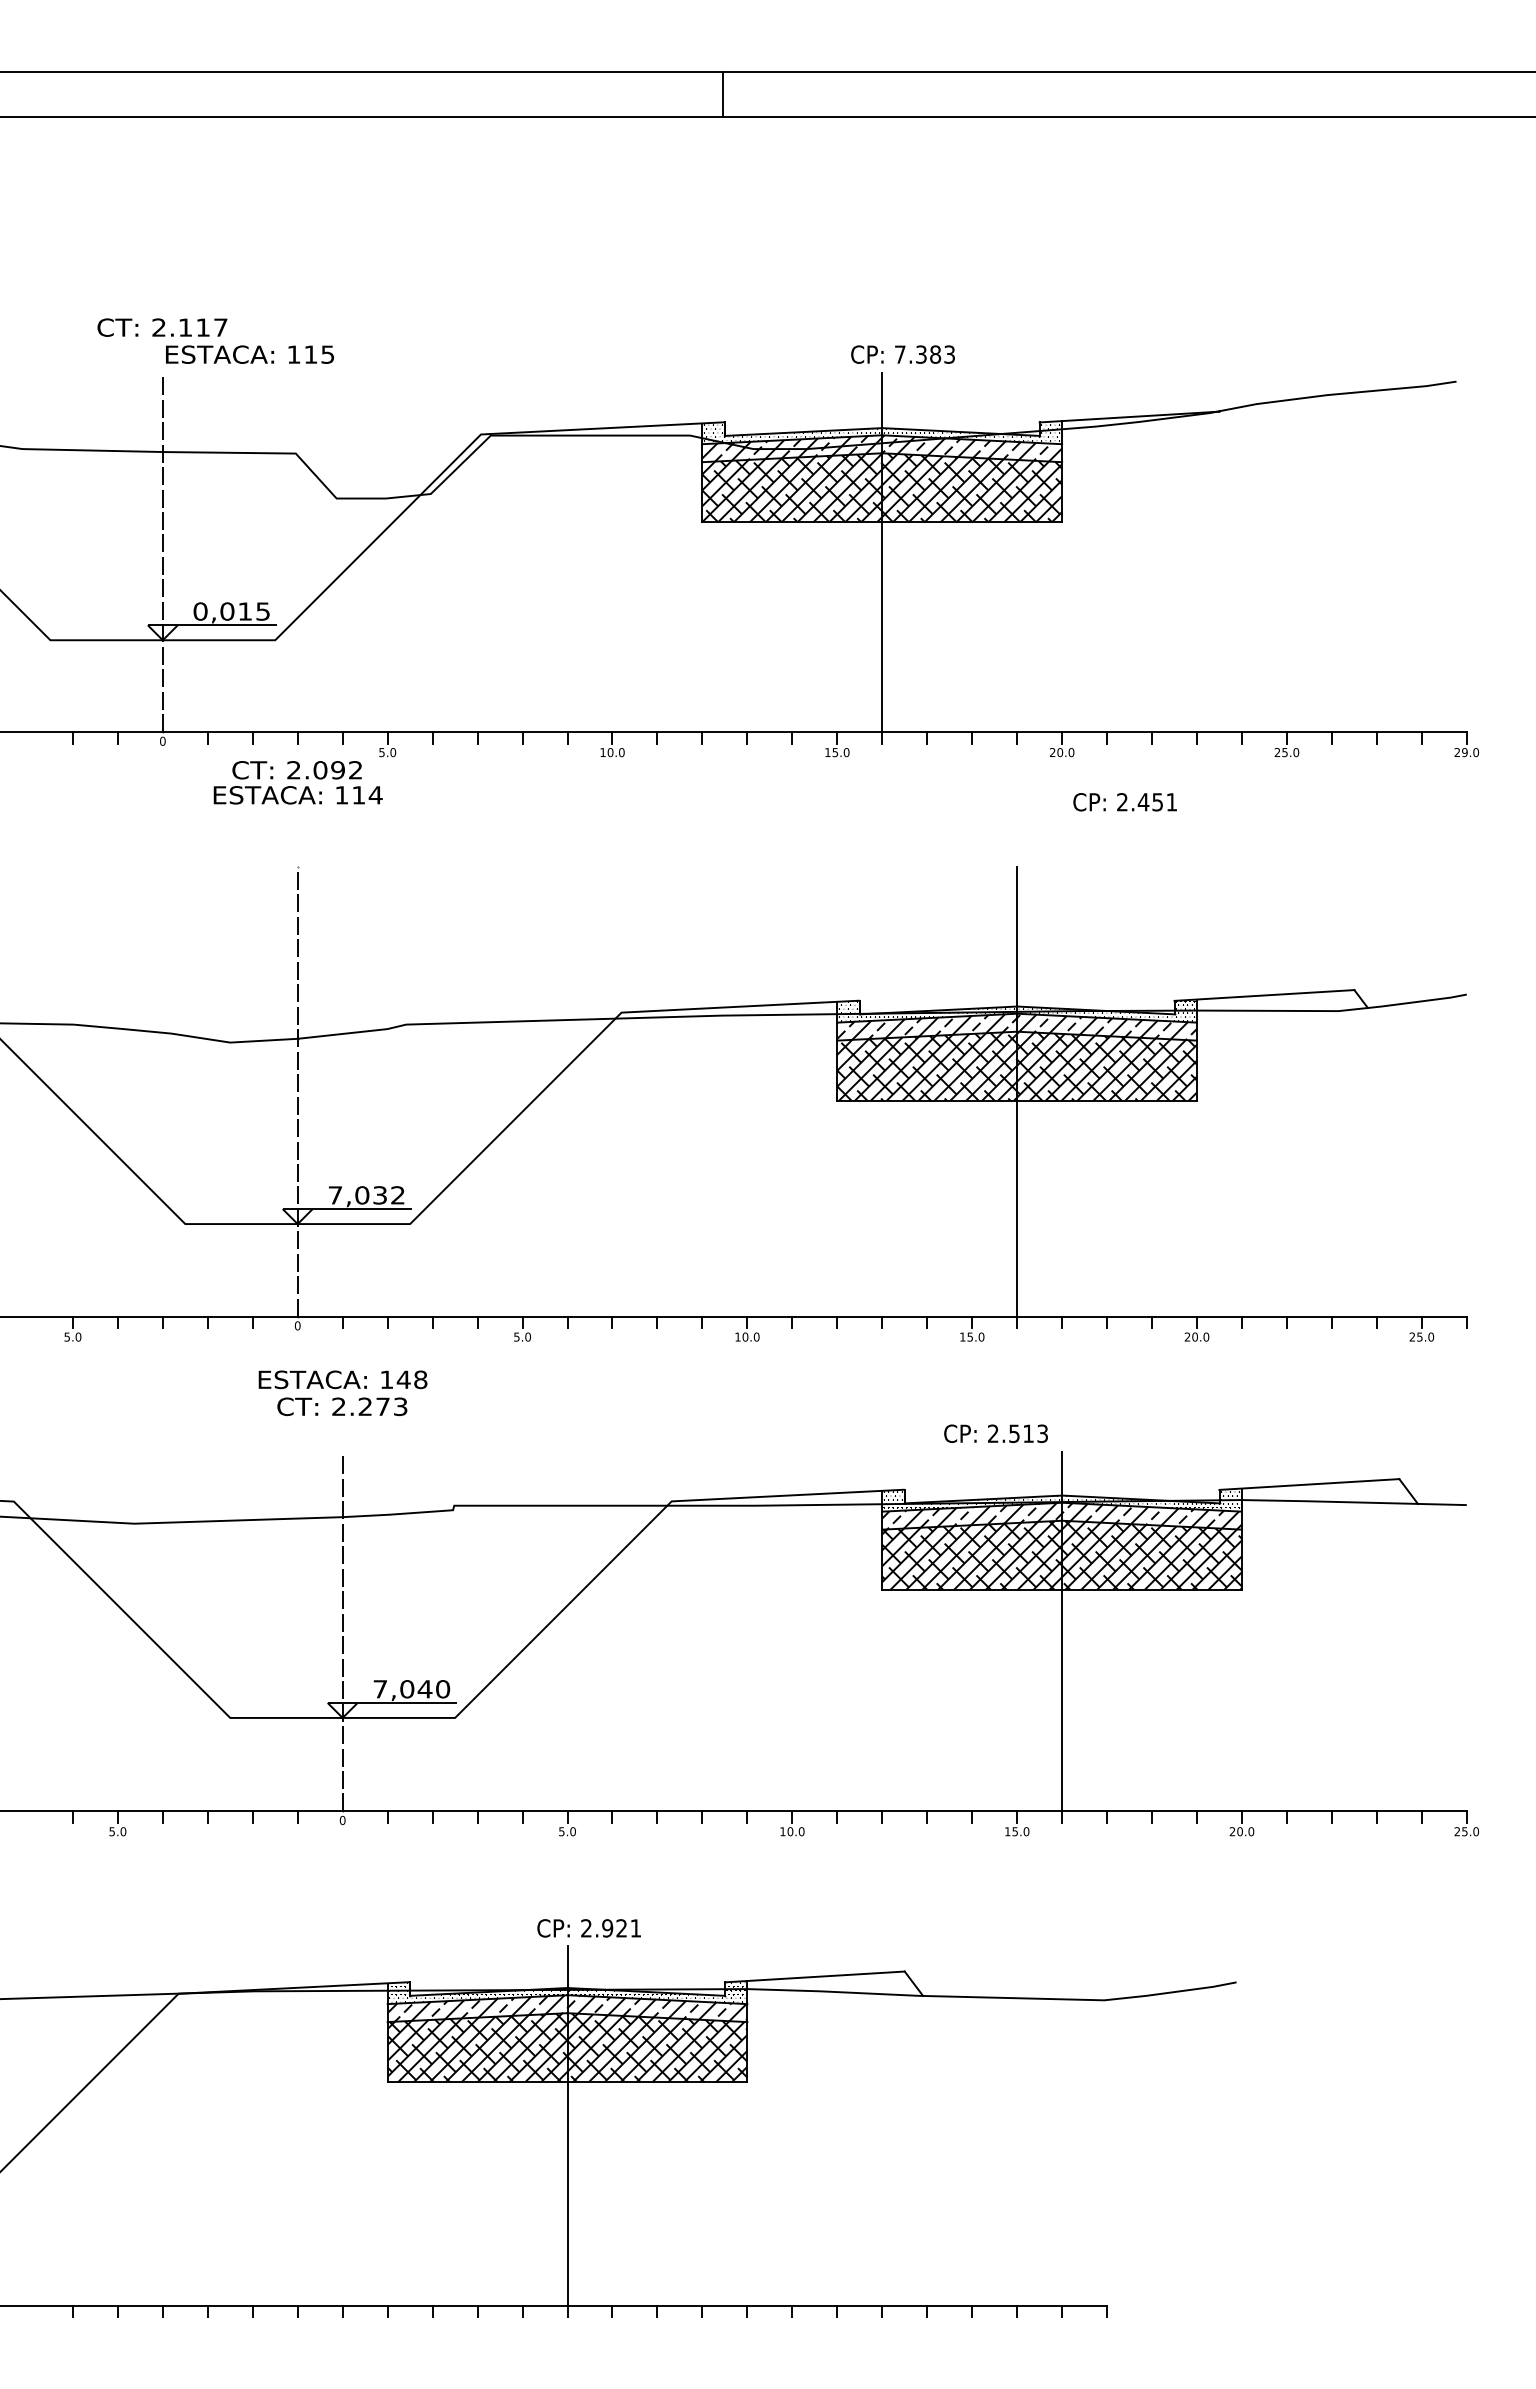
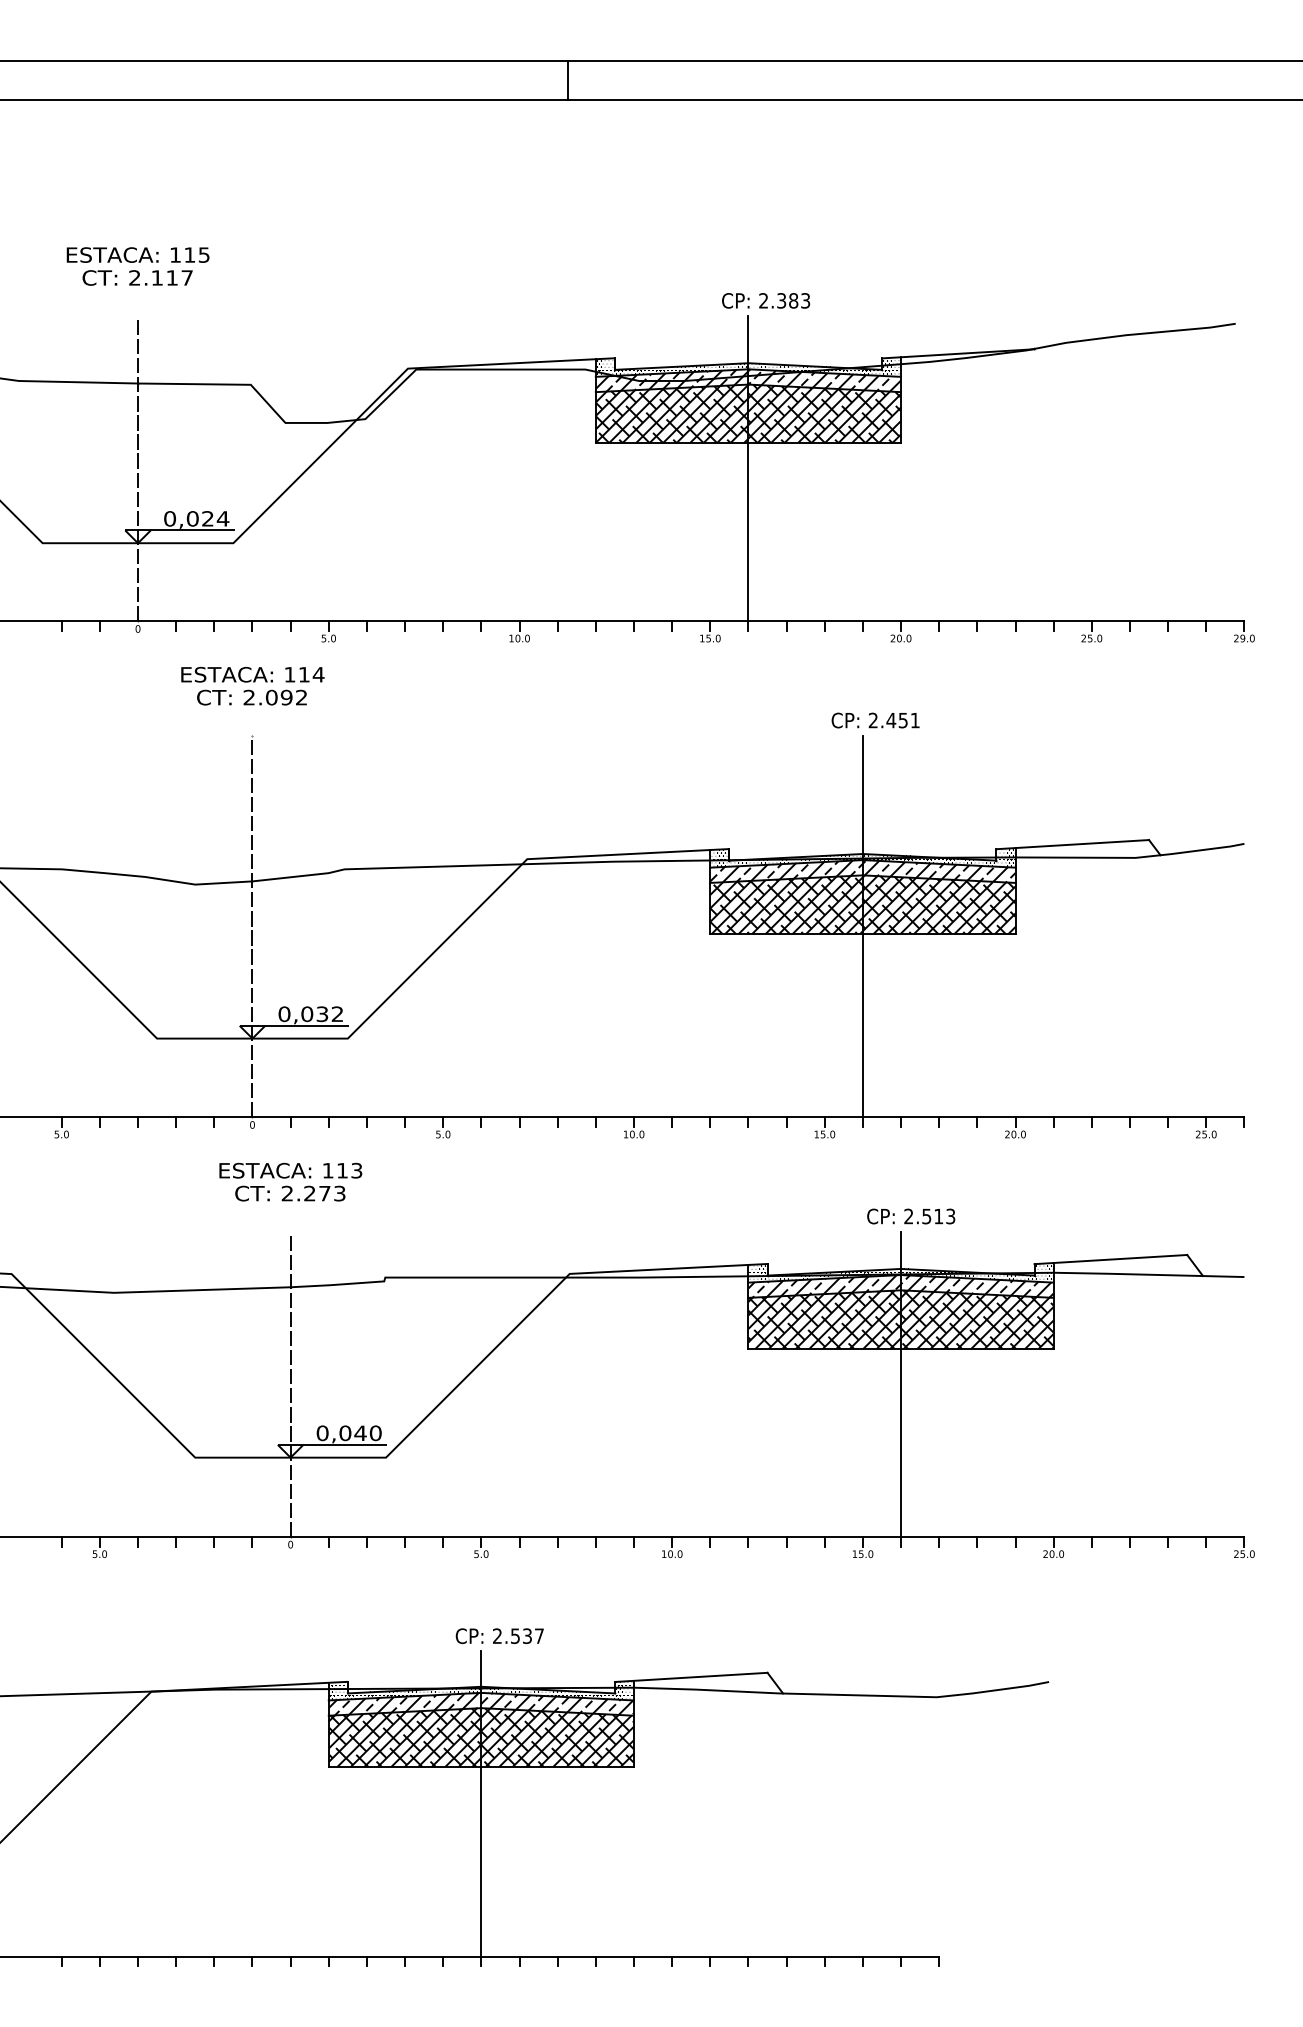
line: (723, 94) -> (567, 80), moved
text: (249, 354) -> (137, 254), moved
text: (899, 354) -> (763, 300), 7.383 -> 2.383
text: (254, 611) -> (215, 518), 0,015 -> 0,024
text: (296, 770) -> (251, 697), moved
text: (1124, 802) -> (875, 720), moved
text: (335, 1195) -> (284, 1014), 7,032 -> 0,032
text: (411, 1379) -> (349, 1170), 148 -> 113
text: (995, 1433) -> (910, 1216), moved
text: (380, 1689) -> (322, 1433), 7,040 -> 0,040
text: (621, 1928) -> (527, 1636), 2.921 -> 2.537

